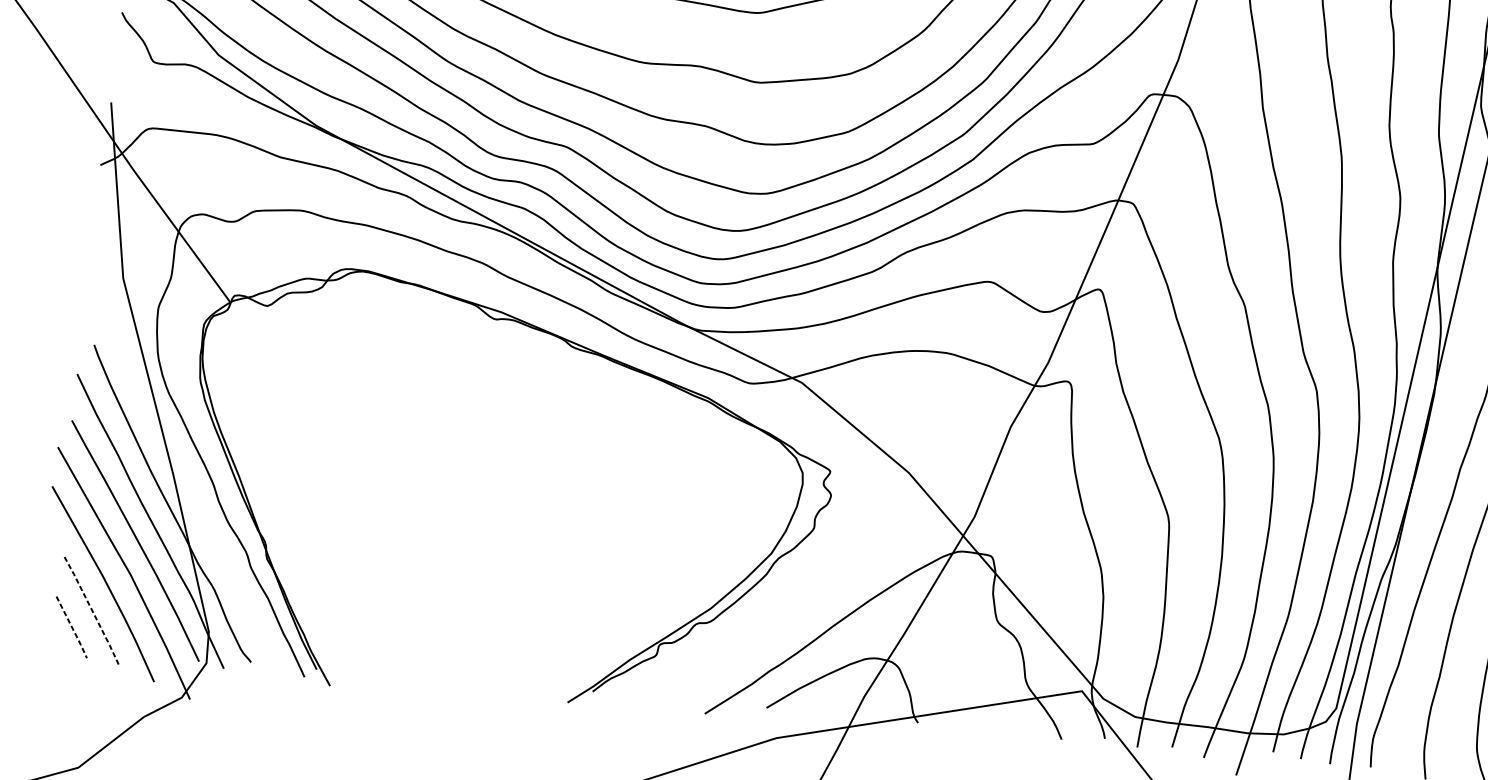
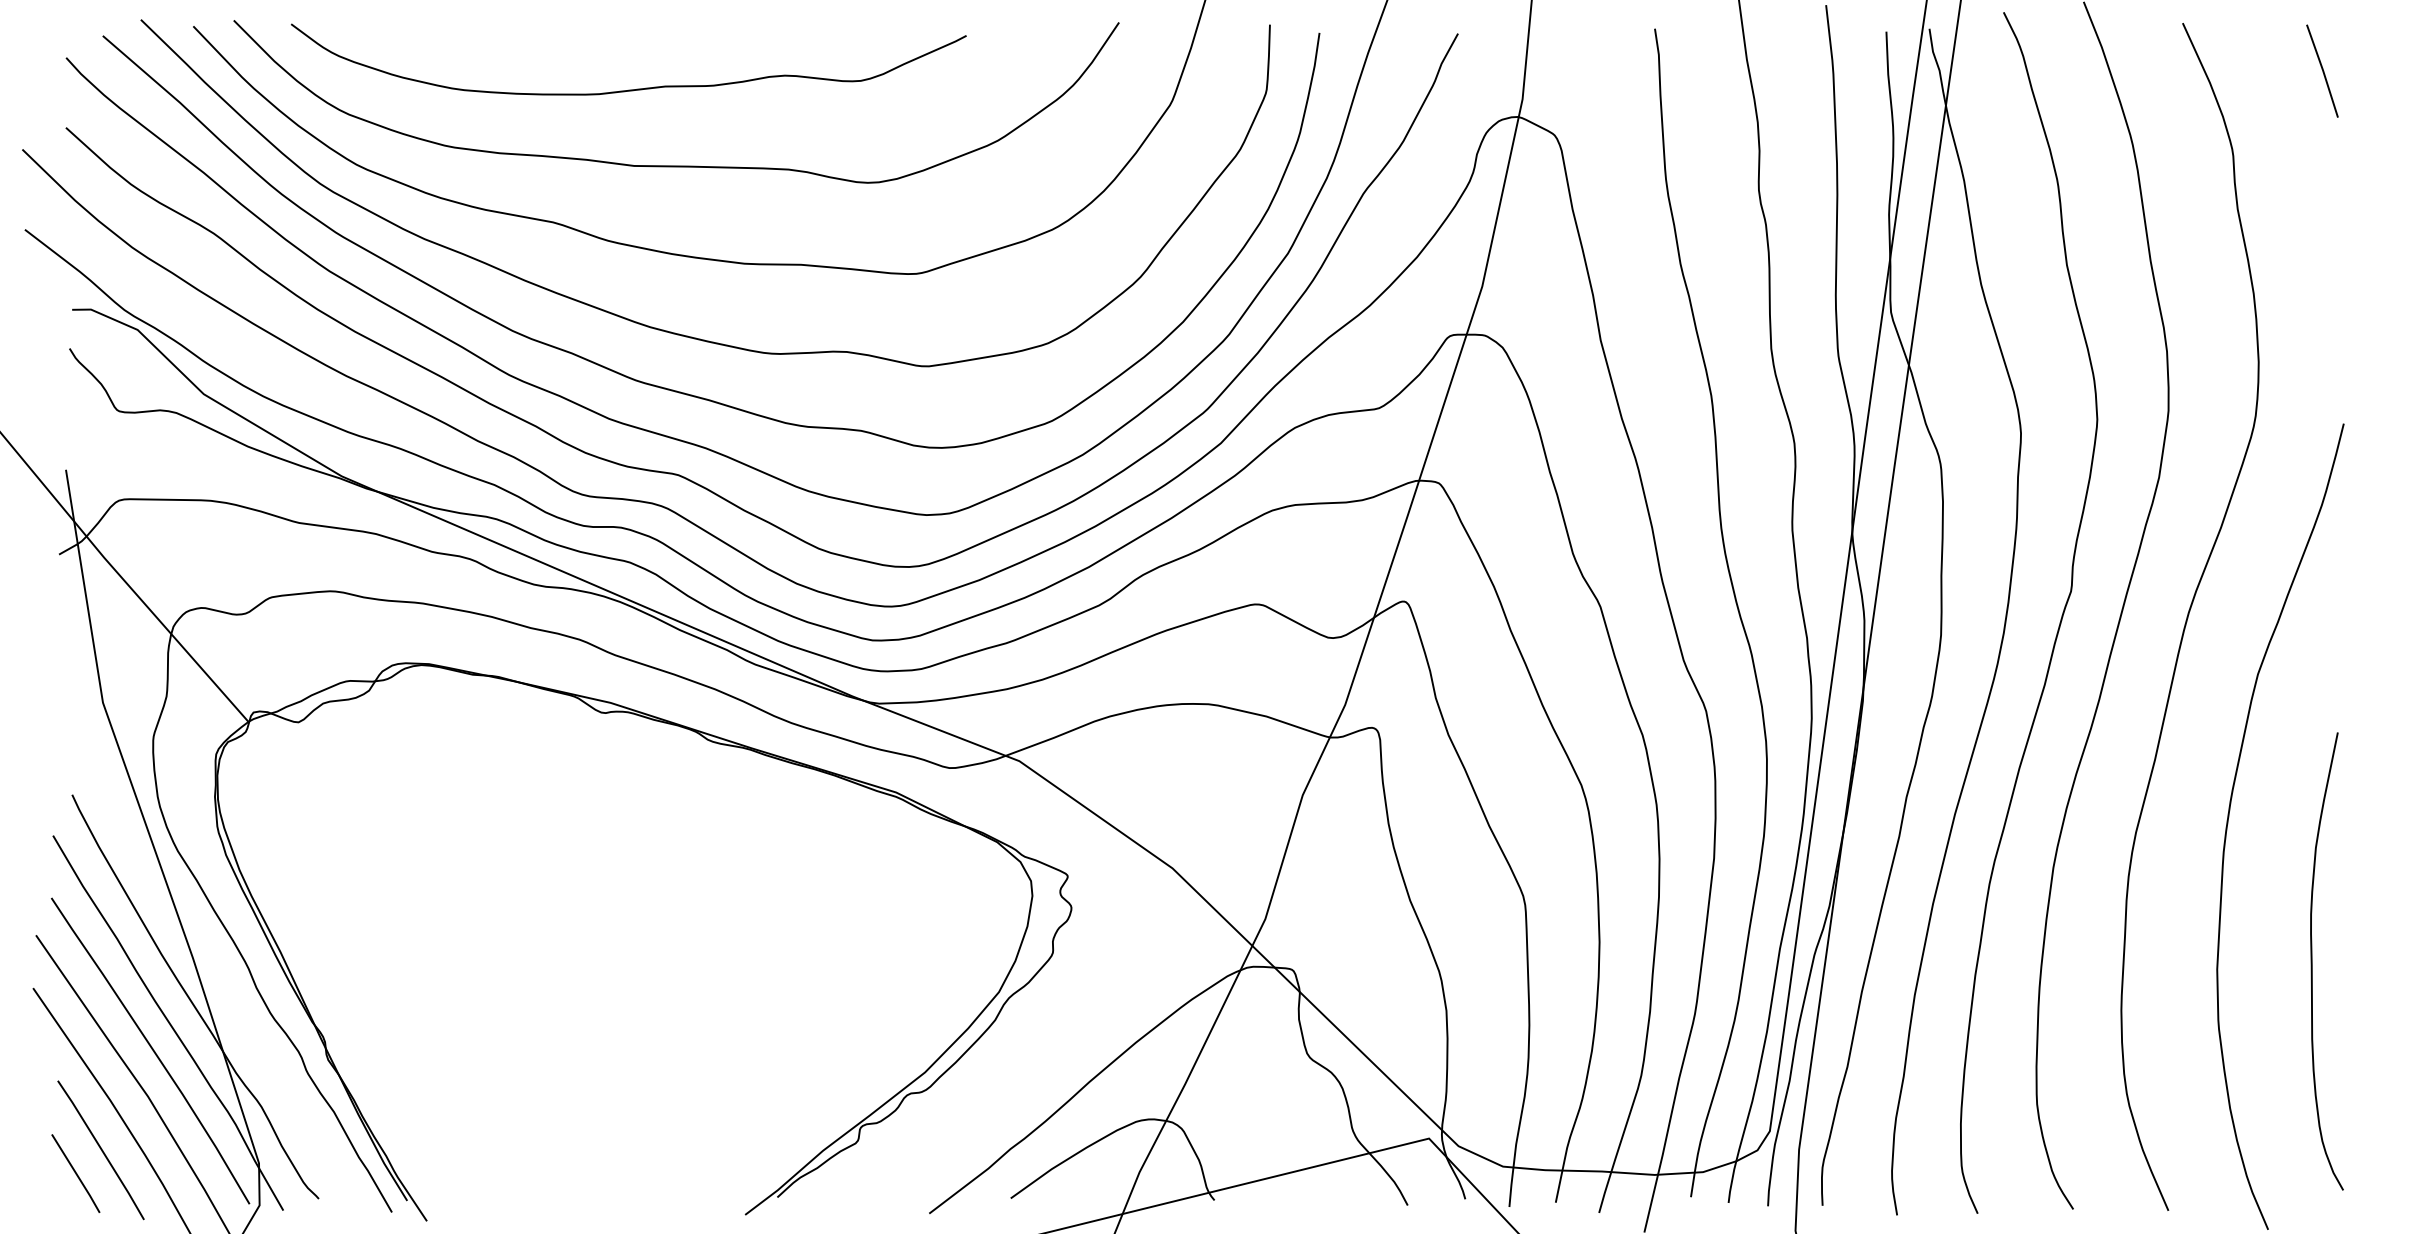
line: (92, 611) -> (101, 1150), dashed -> solid
line: (72, 627) -> (76, 1173), dashed -> solid

